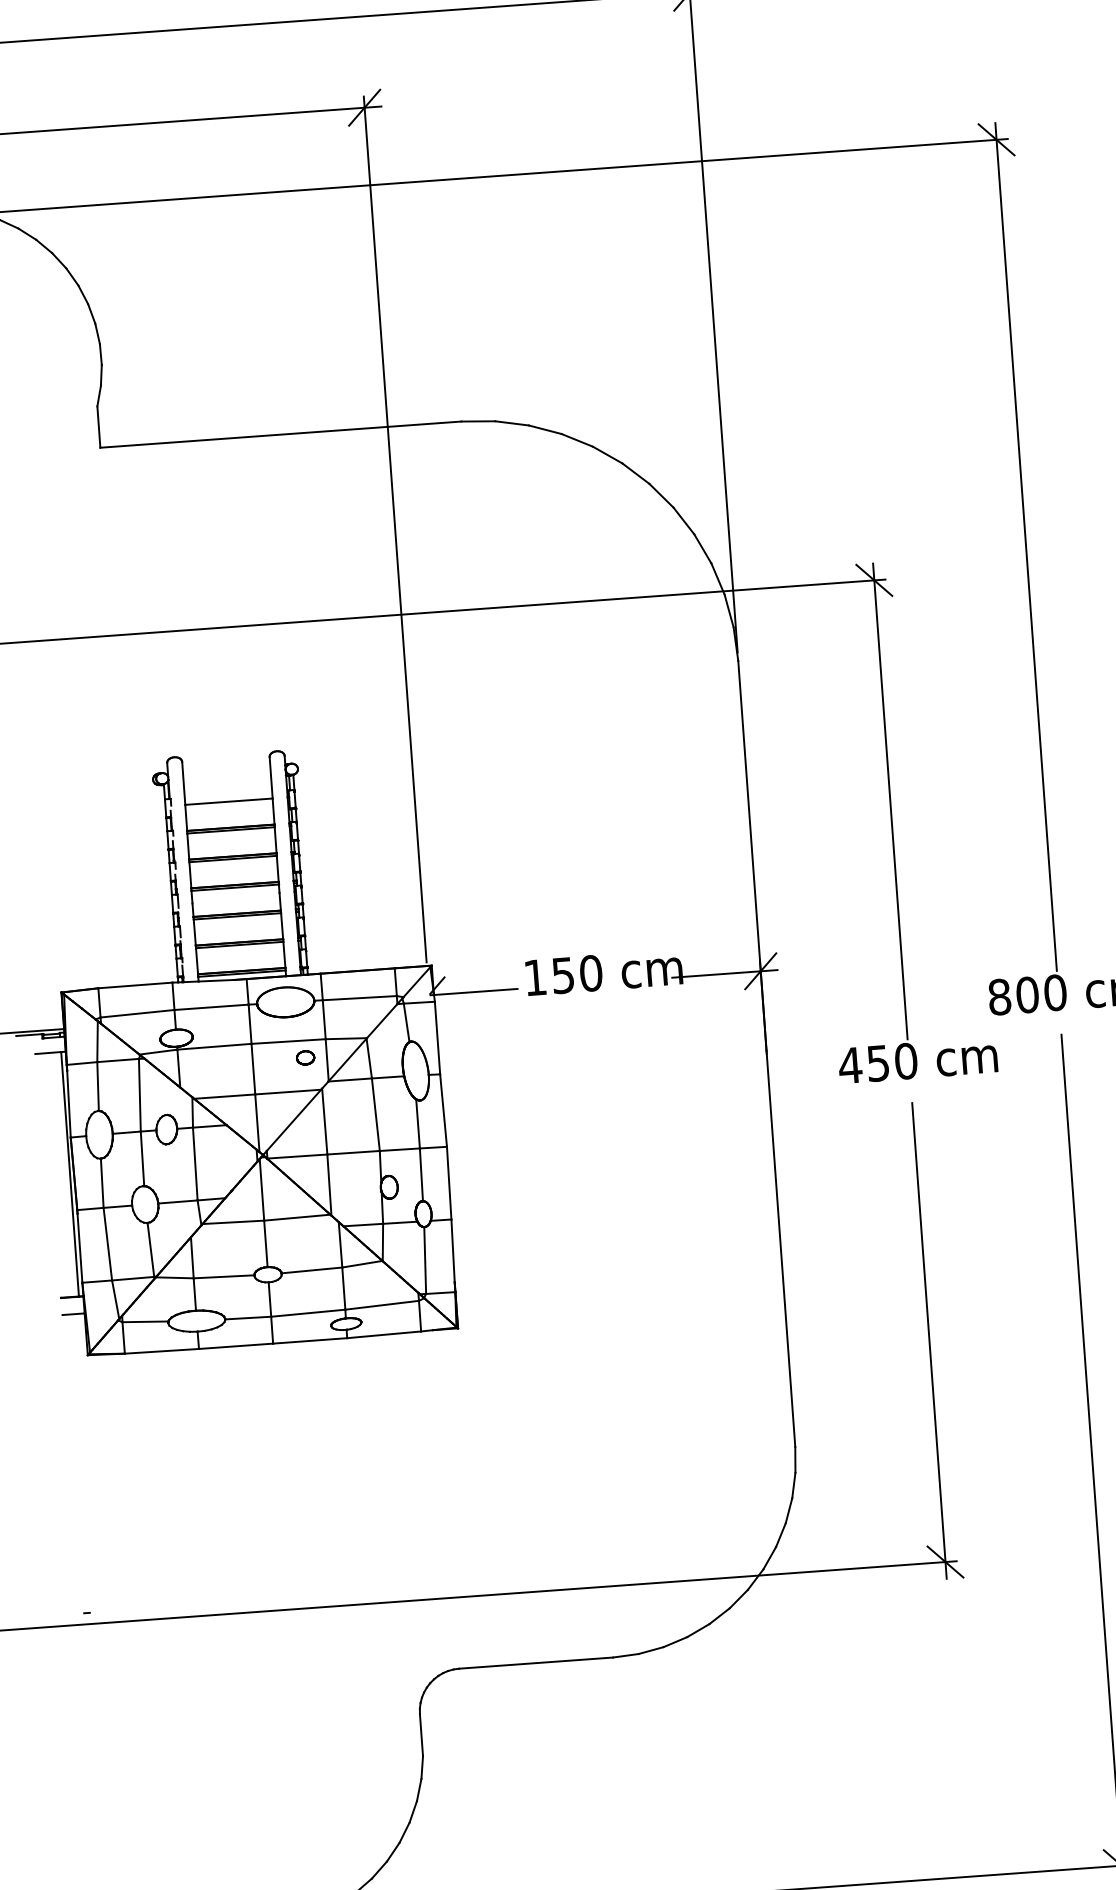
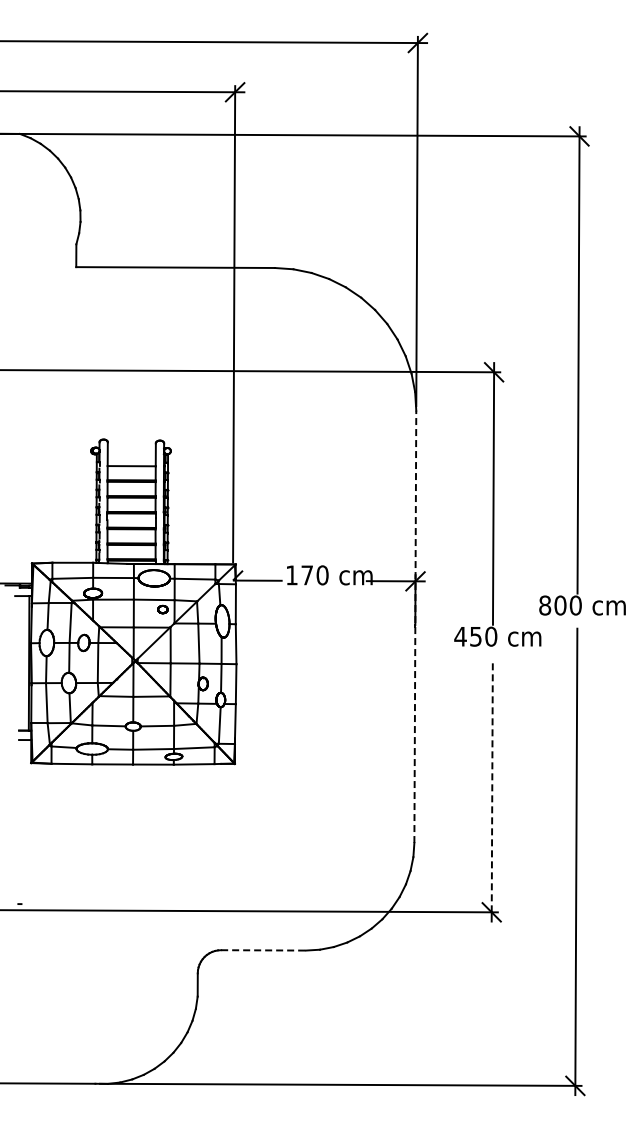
text: (561, 975) -> (306, 575), 150 -> 170
line: (767, 1053) -> (415, 626), solid -> dashed
line: (929, 1331) -> (492, 785), solid -> dashed
line: (537, 1663) -> (264, 950), solid -> dashed

